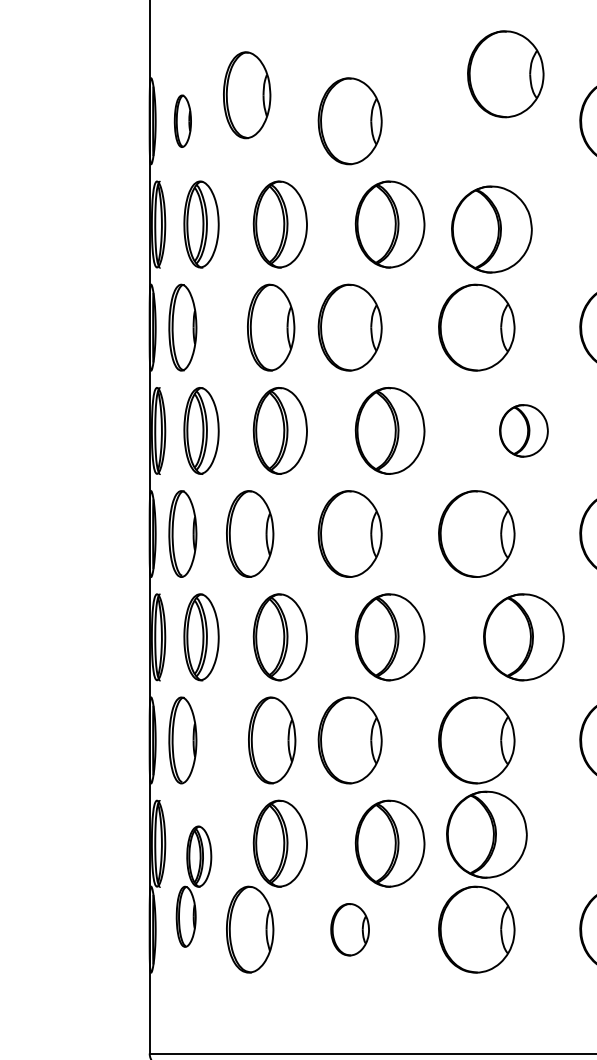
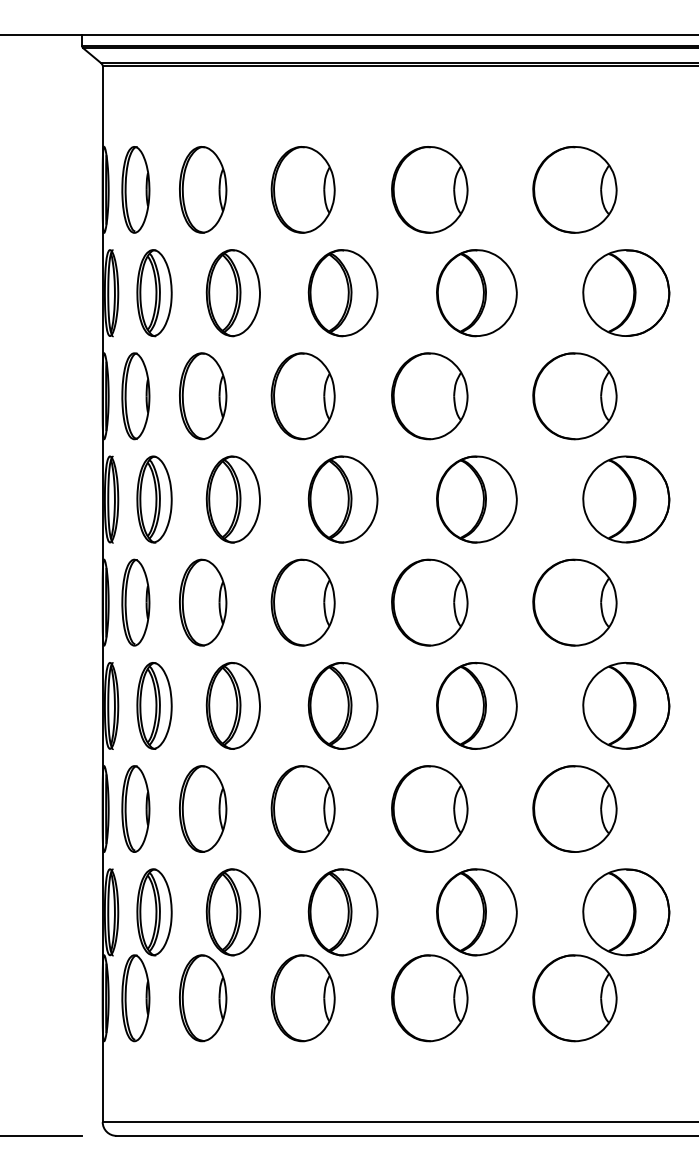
part: (505, 73) -> (429, 189), moved
part: (247, 94) -> (203, 189), moved
part: (182, 120) -> (135, 189), size x1.67
part: (491, 229) -> (476, 293), moved
part: (271, 327) -> (203, 396), moved
part: (523, 430) -> (476, 499), size x1.67
part: (272, 739) -> (203, 808), moved
part: (486, 834) -> (476, 912), moved
part: (193, 886) -> (146, 955), size x1.43
part: (349, 929) -> (302, 998), size x1.67

